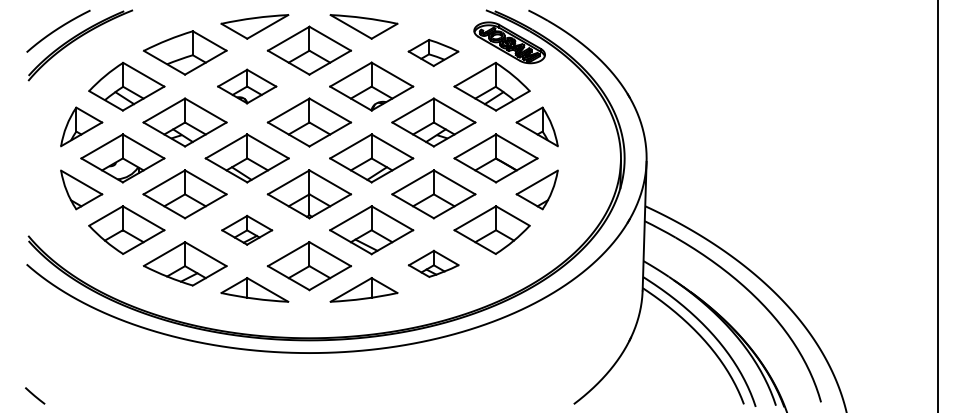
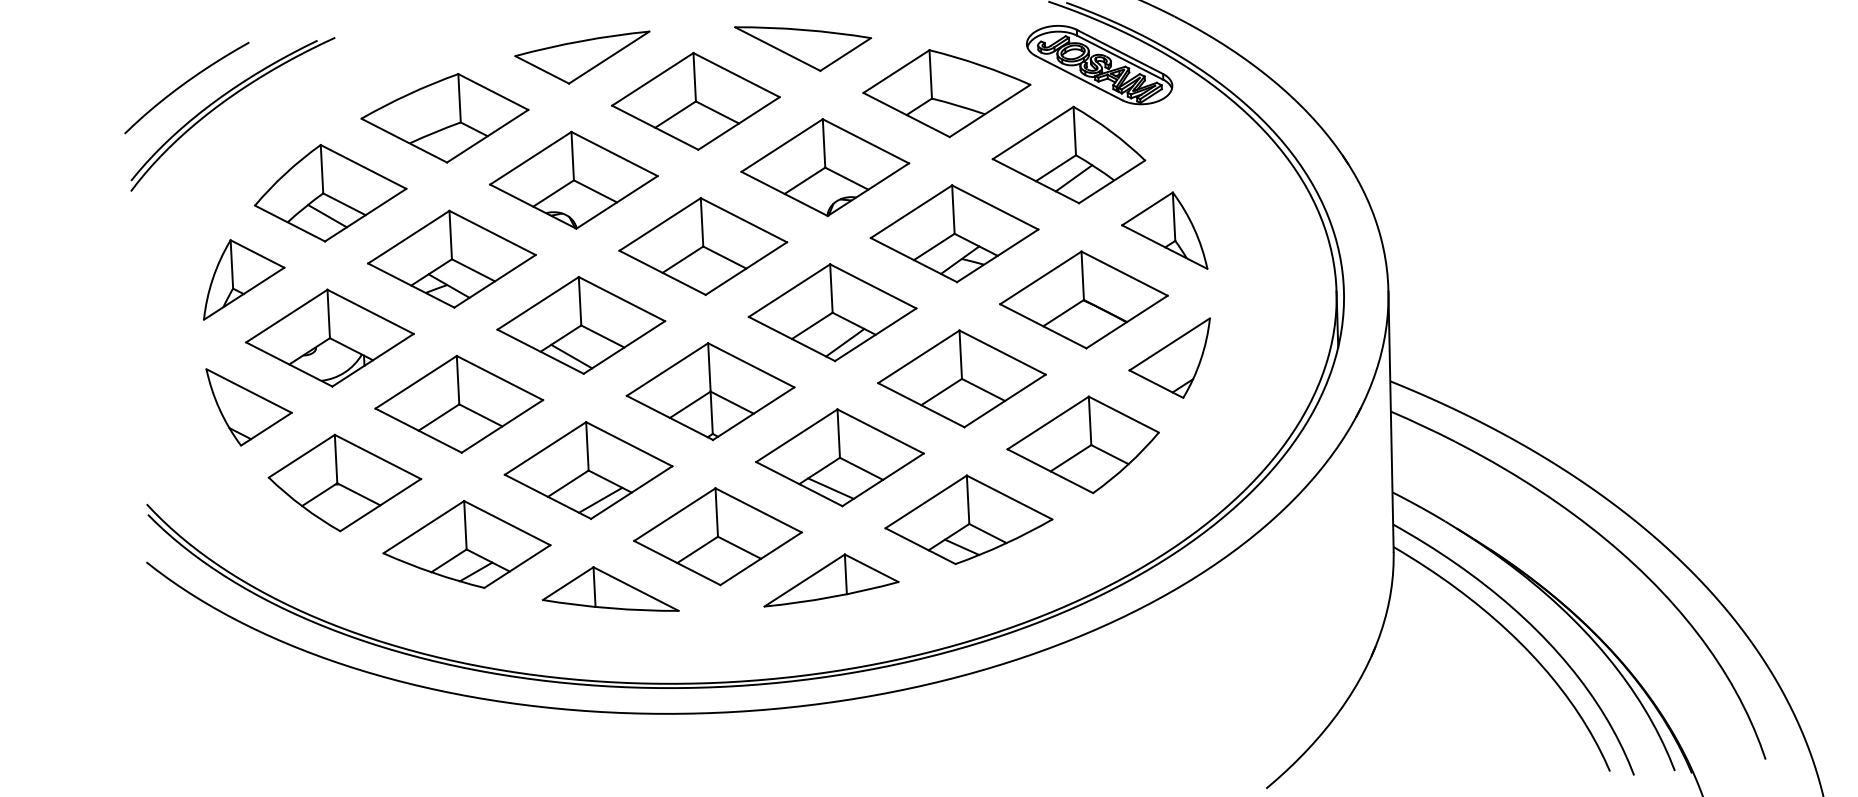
part: (433, 52) -> (946, 92), size x1.67
part: (246, 86) -> (572, 180), size x1.43
part: (246, 230) -> (587, 471), size x1.67
part: (433, 263) -> (968, 518), size x1.67

